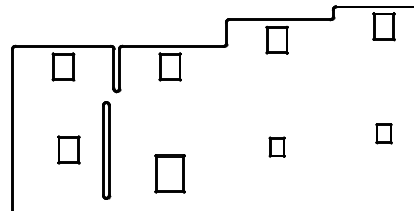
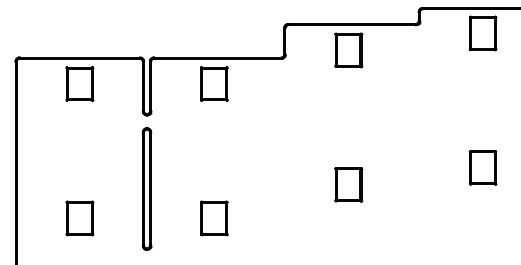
part: (383, 133) -> (482, 167), size x1.43
part: (277, 146) -> (348, 184), size x1.43
part: (68, 150) -> (79, 218), moved
part: (105, 150) -> (146, 188), moved
part: (170, 173) -> (214, 218), size x0.71

